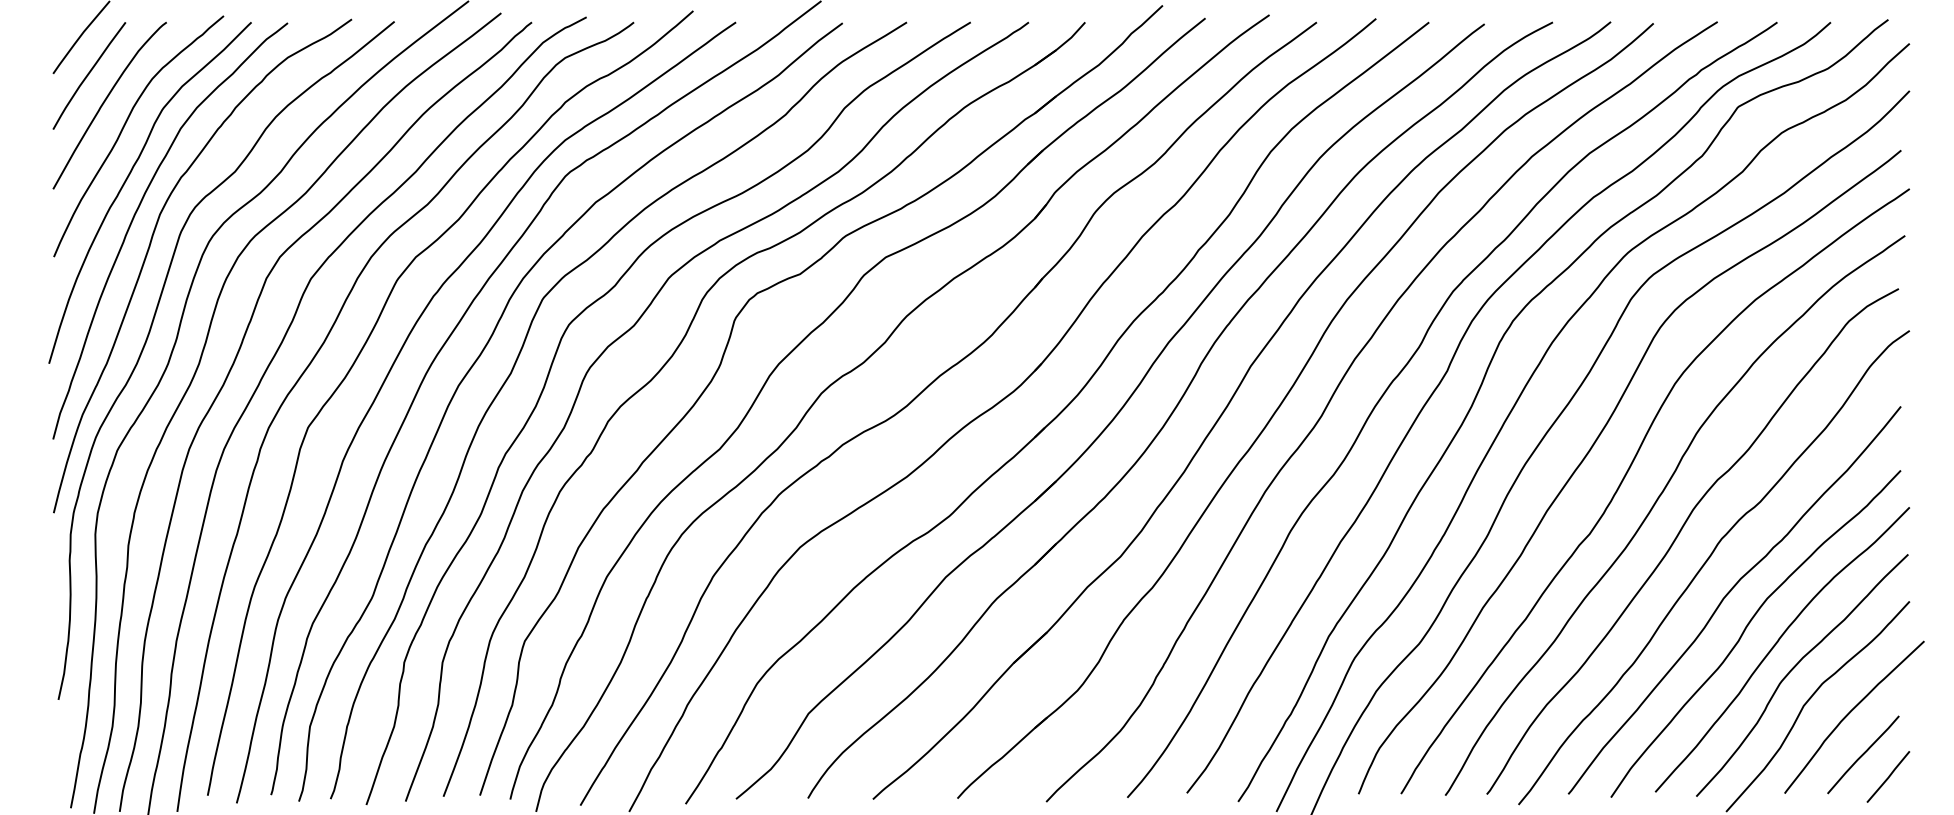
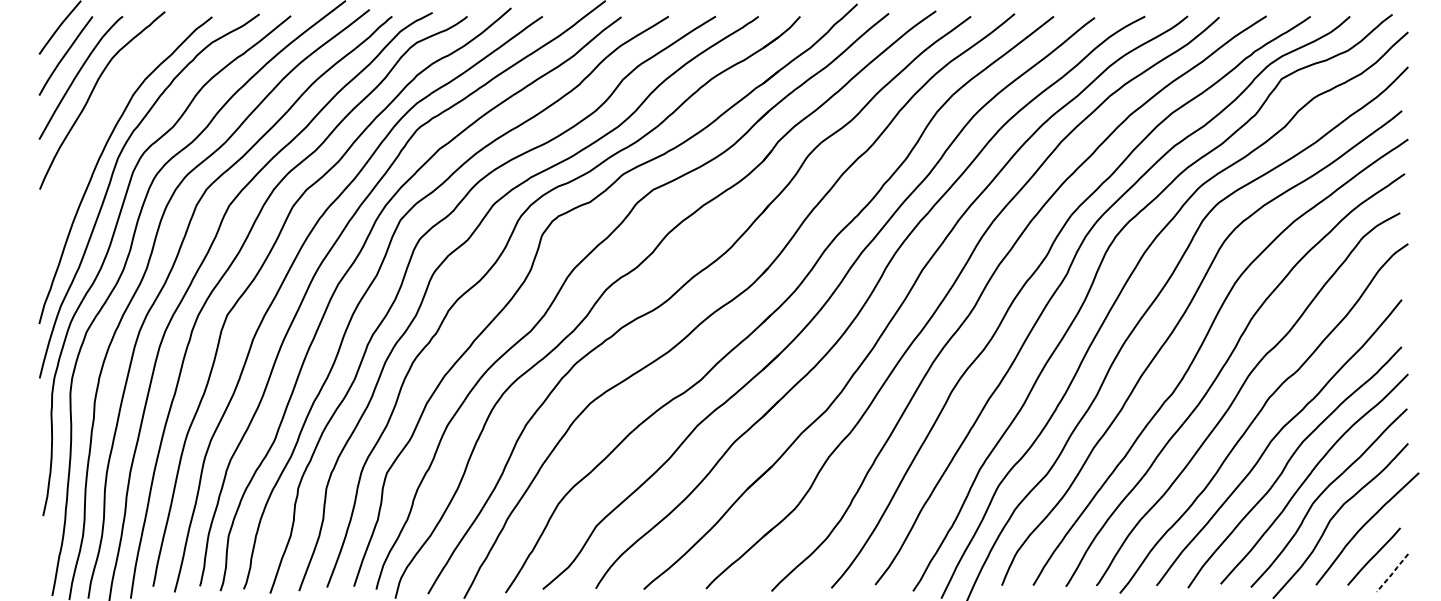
curve: (128, 178) -> (94, 131), removed
line: (1889, 776) -> (1393, 572), solid -> dashed

